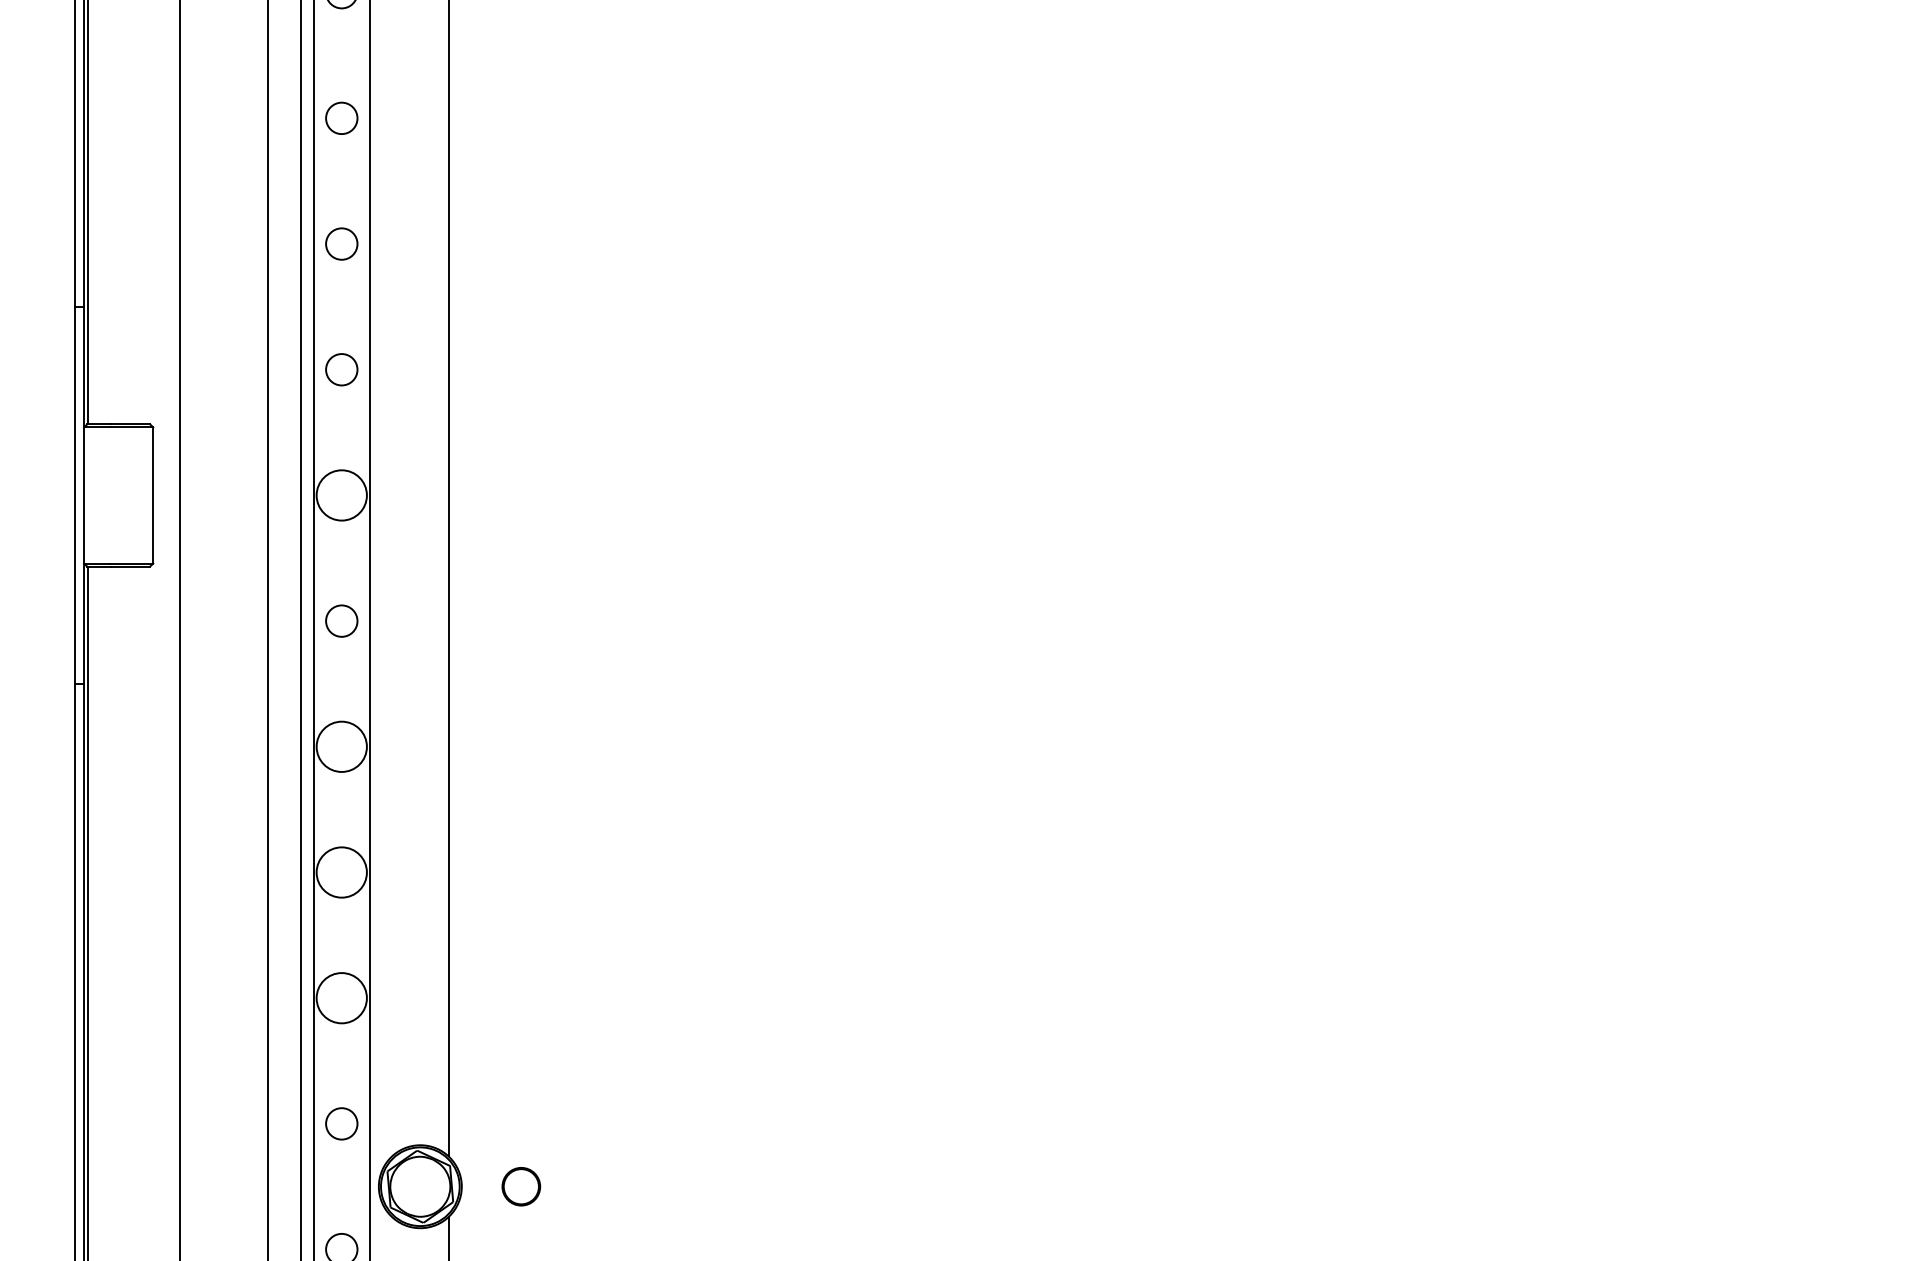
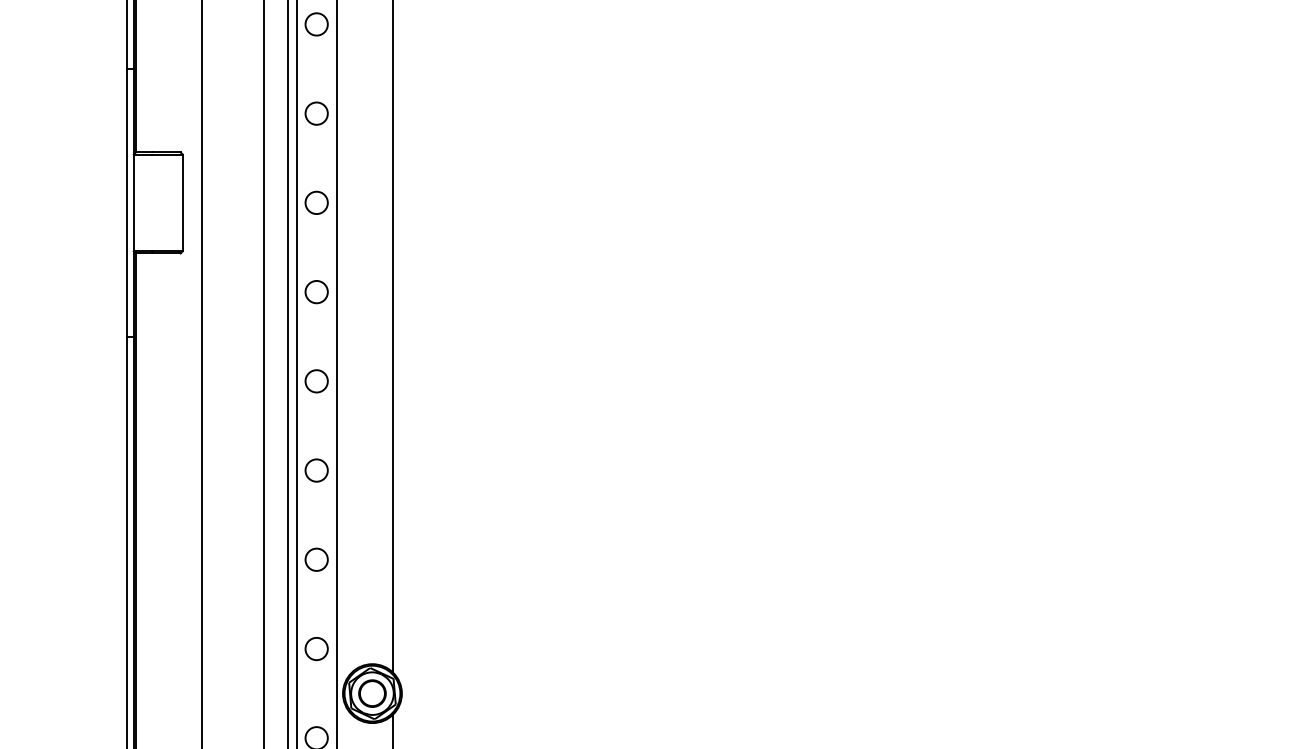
circle: (341, 495) -> (316, 202), size x0.62
circle: (341, 746) -> (316, 381), size x0.62
circle: (341, 872) -> (316, 470), size x0.62
circle: (341, 997) -> (316, 559), size x0.62
part: (521, 1186) -> (372, 693), moved

